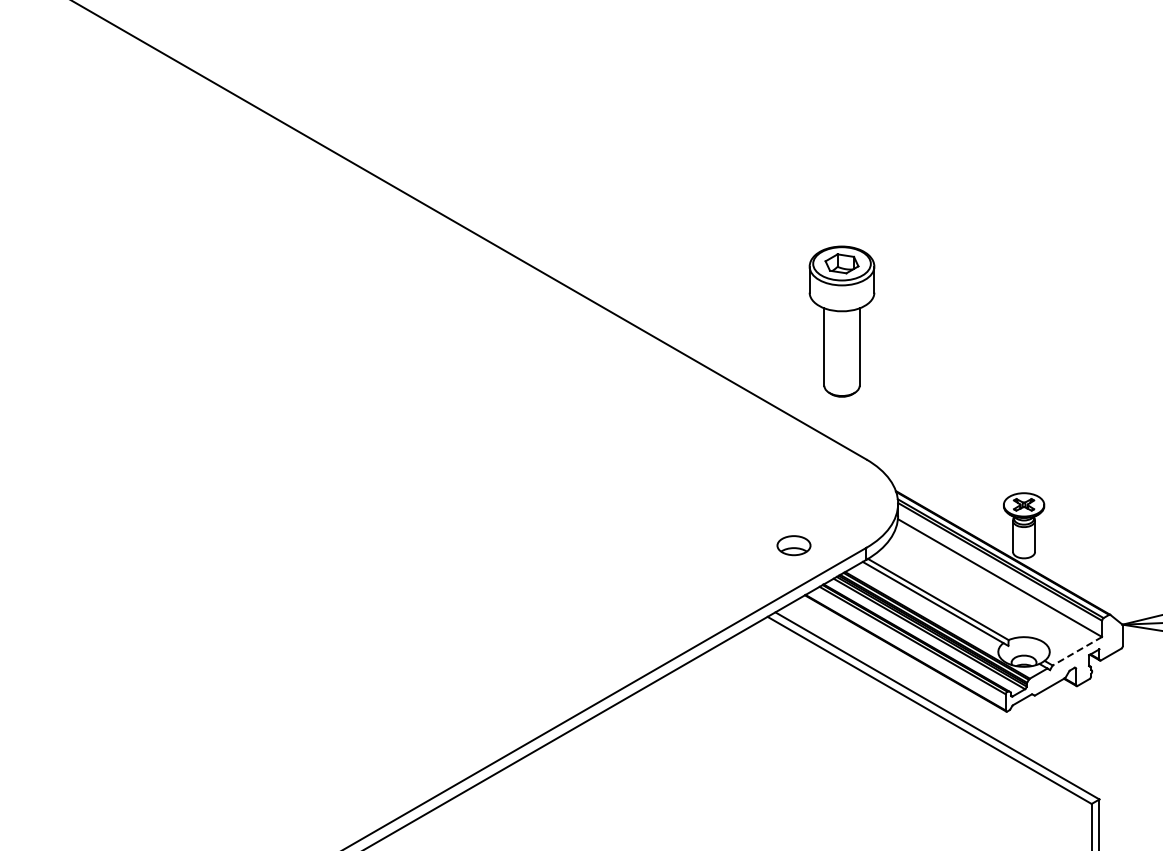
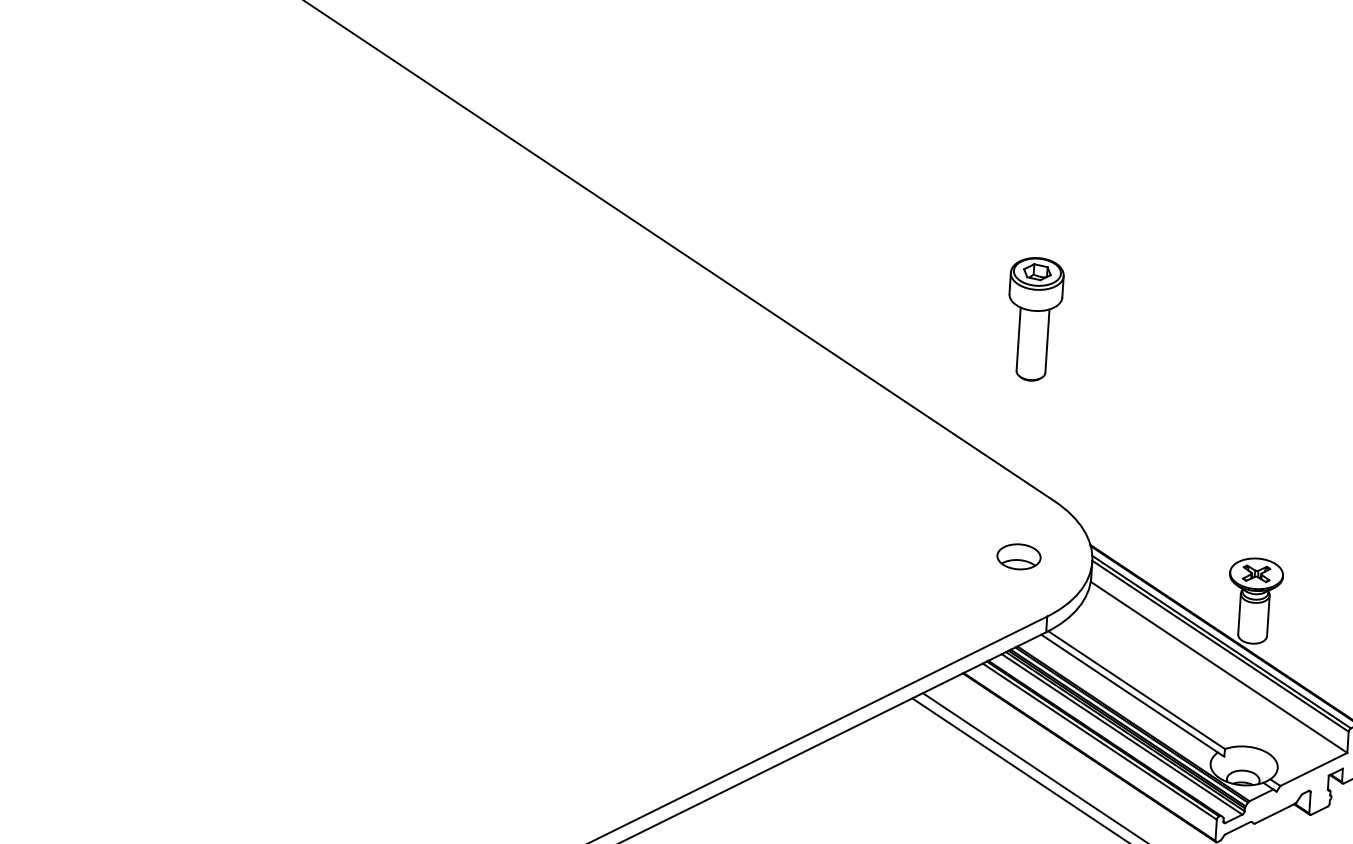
part: (841, 321) -> (1033, 318), size x0.62
part: (793, 545) -> (1018, 556), moved
line: (1077, 651) -> (1314, 769), dashed -> solid

